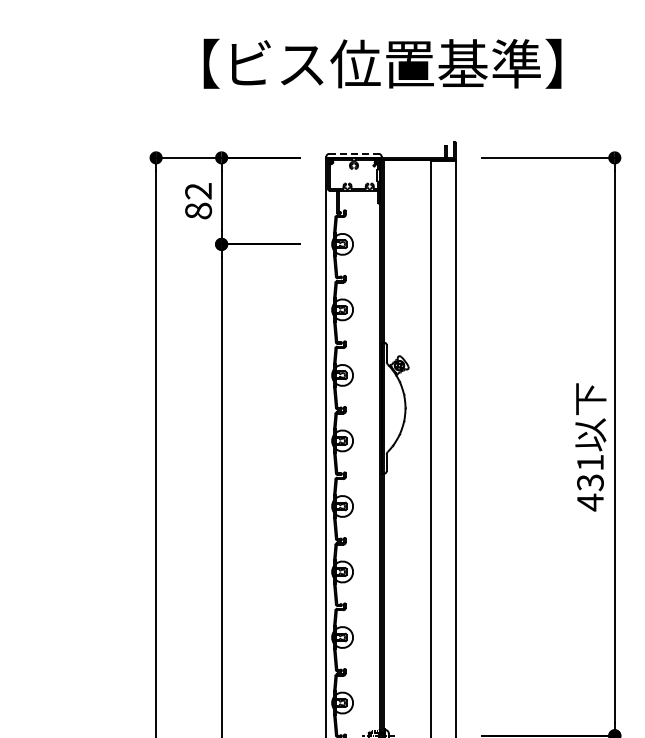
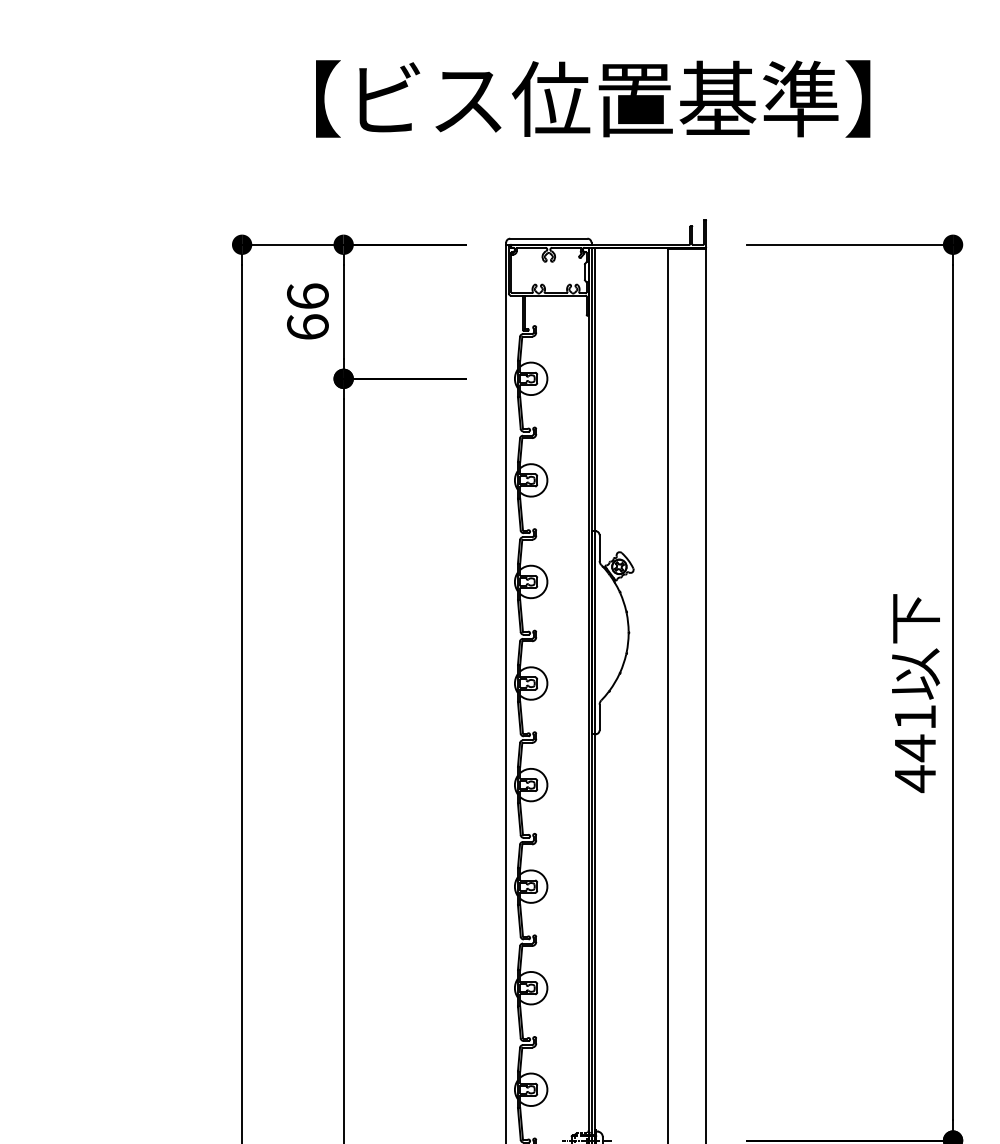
line: (354, 153) -> (549, 237), dashed -> solid
text: (198, 200) -> (307, 310), 82 -> 66
text: (590, 482) -> (915, 747), 431 -> 441

